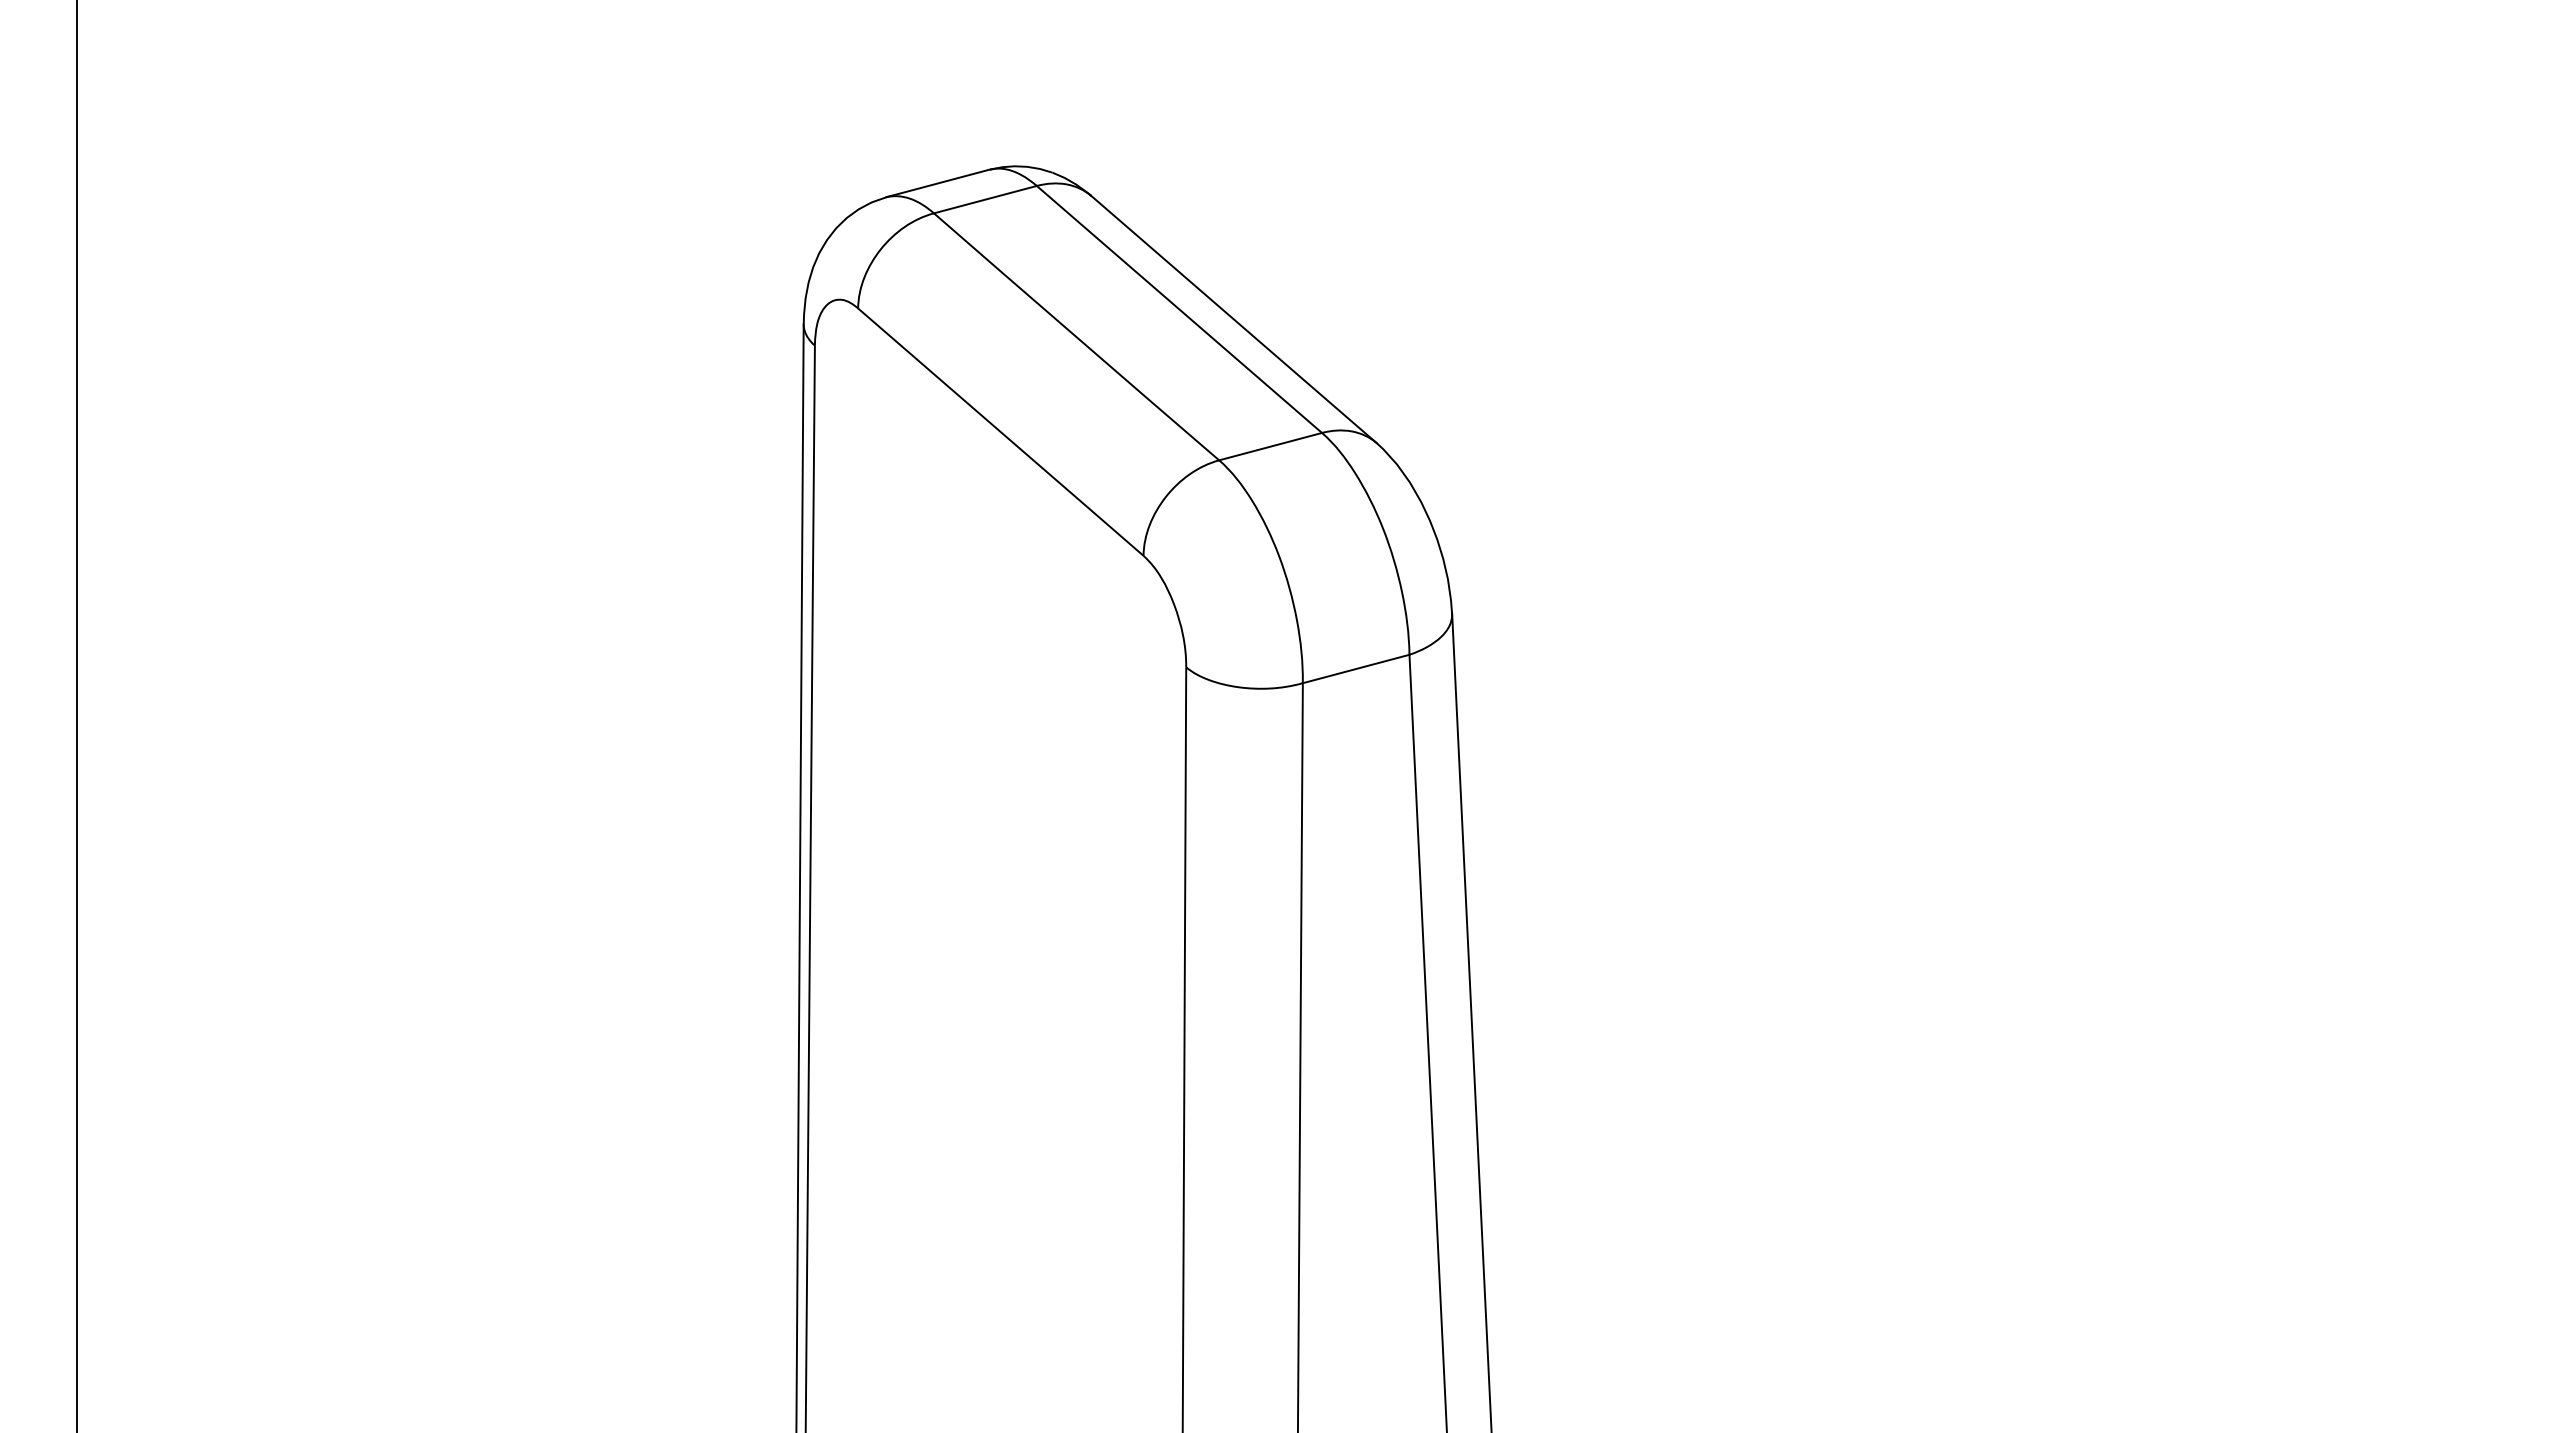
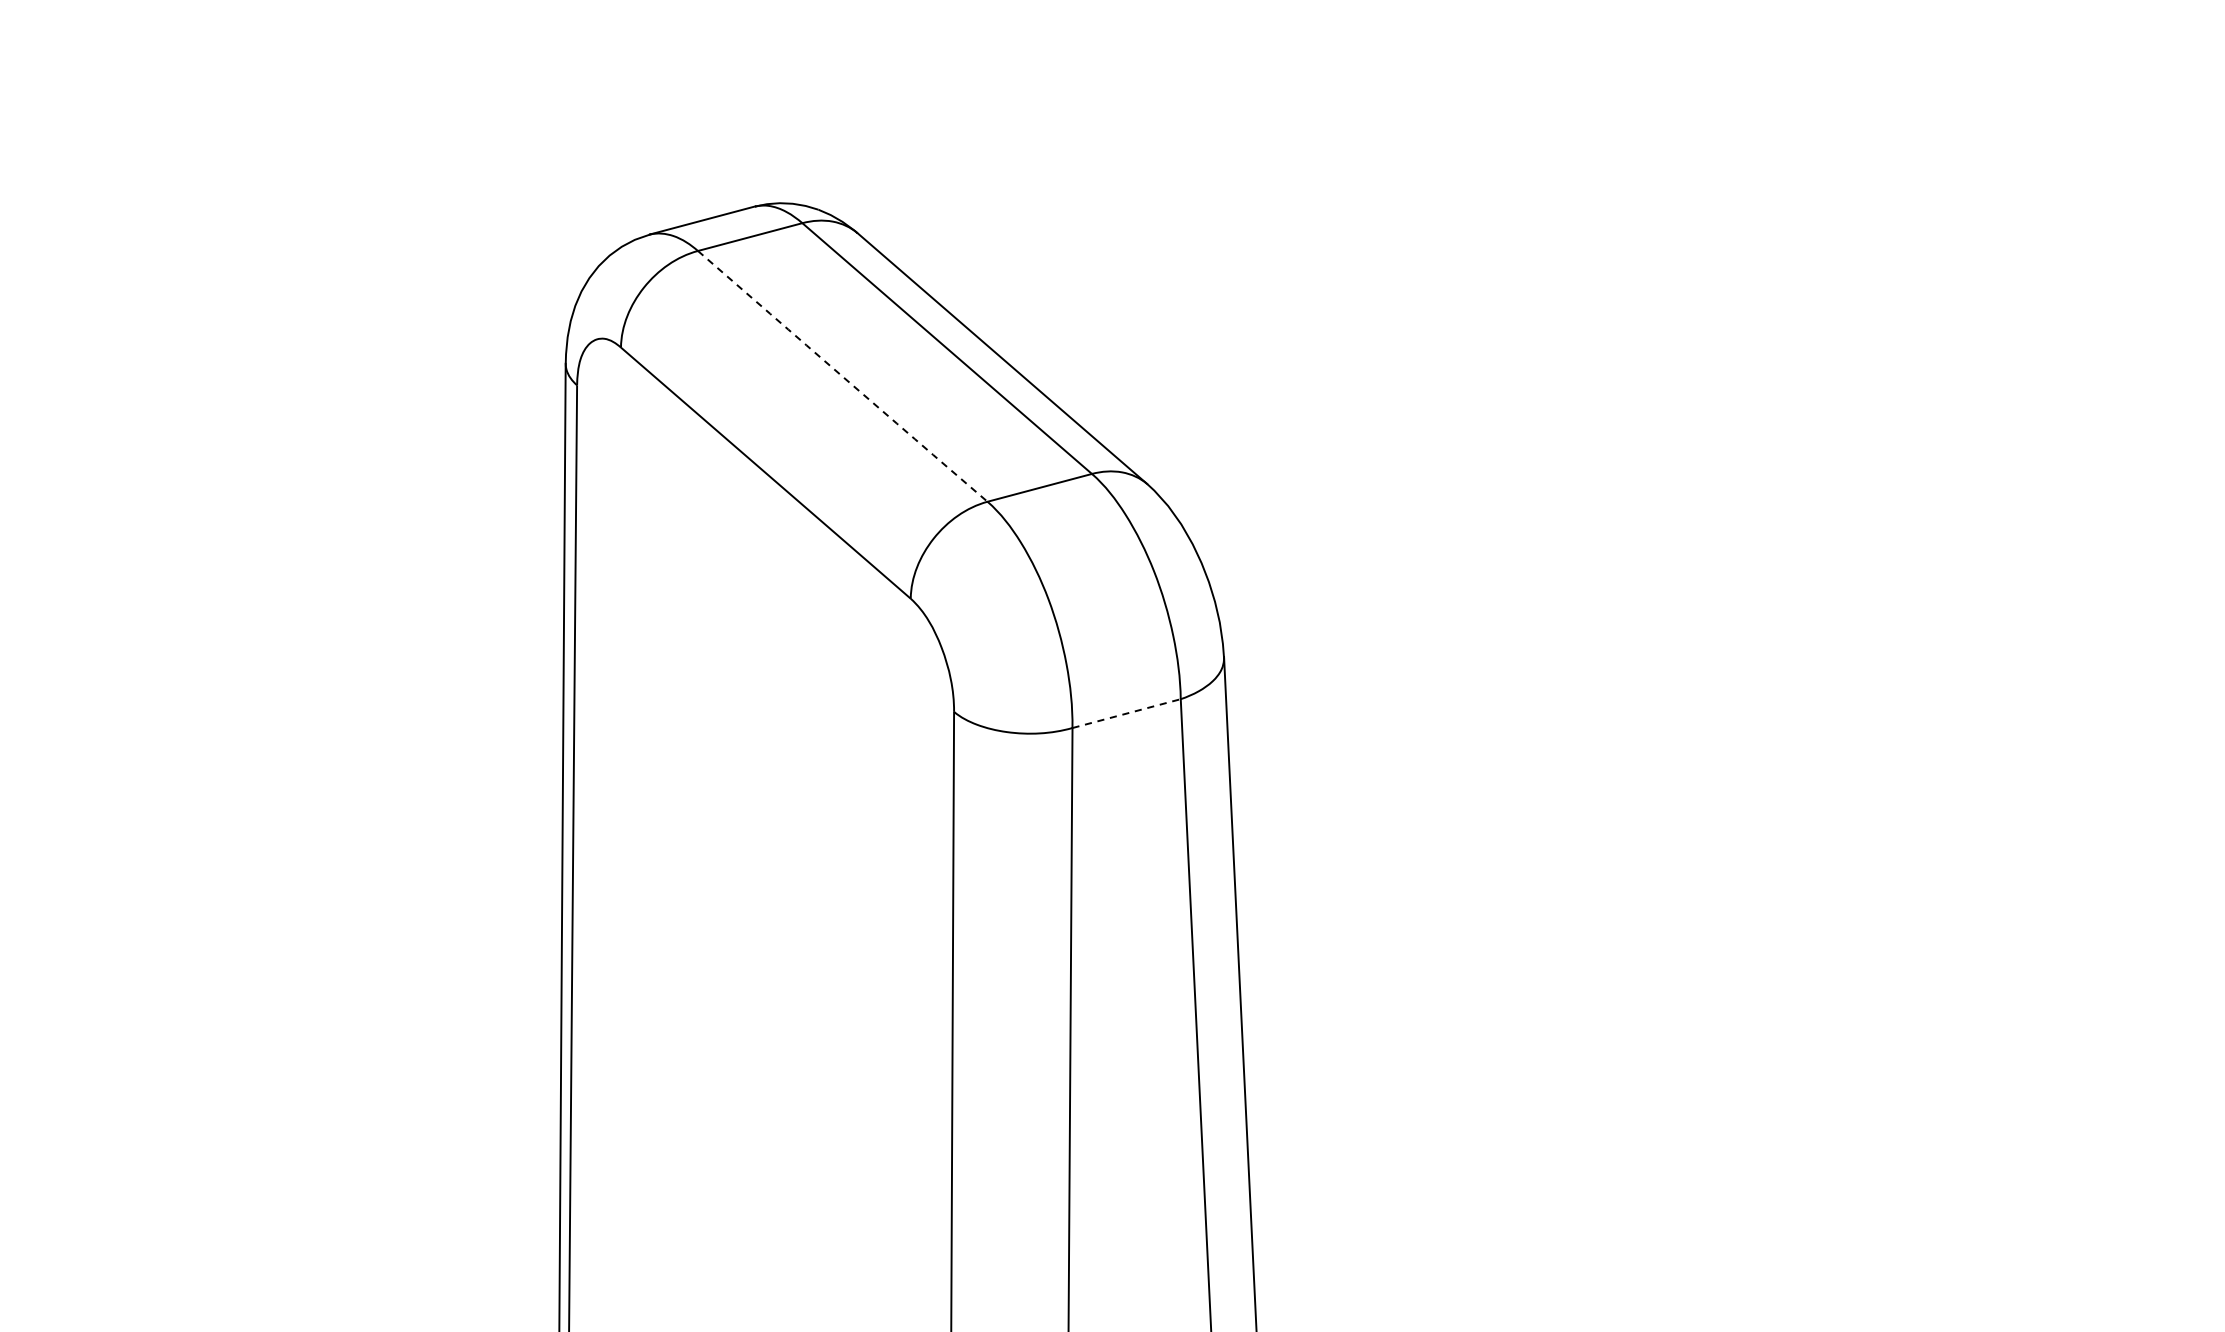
arc: (1076, 337) -> (842, 377), solid -> dashed
line: (1356, 668) -> (1126, 713), solid -> dashed

